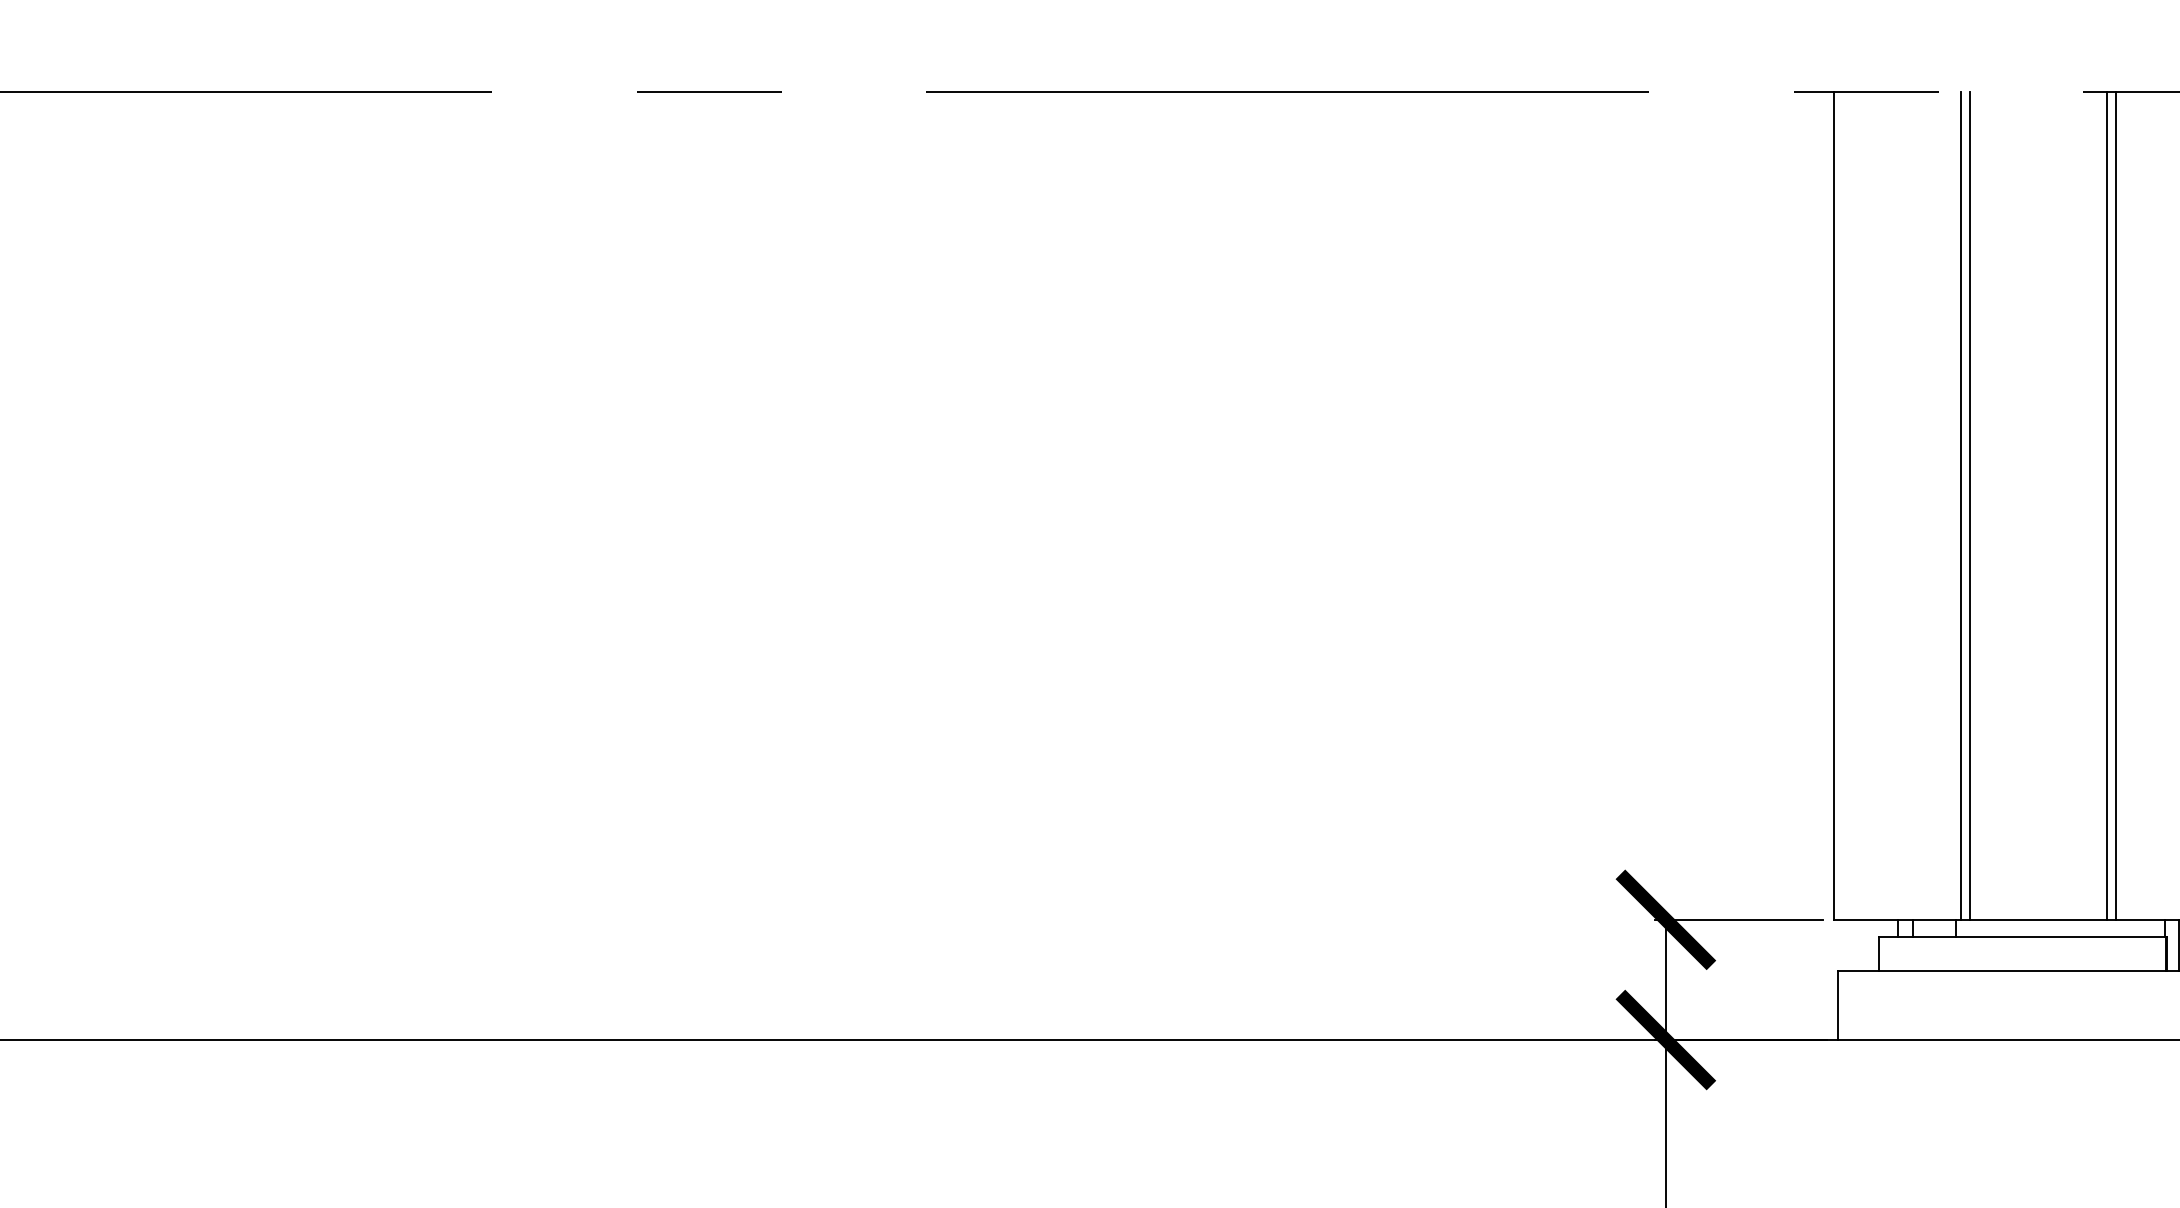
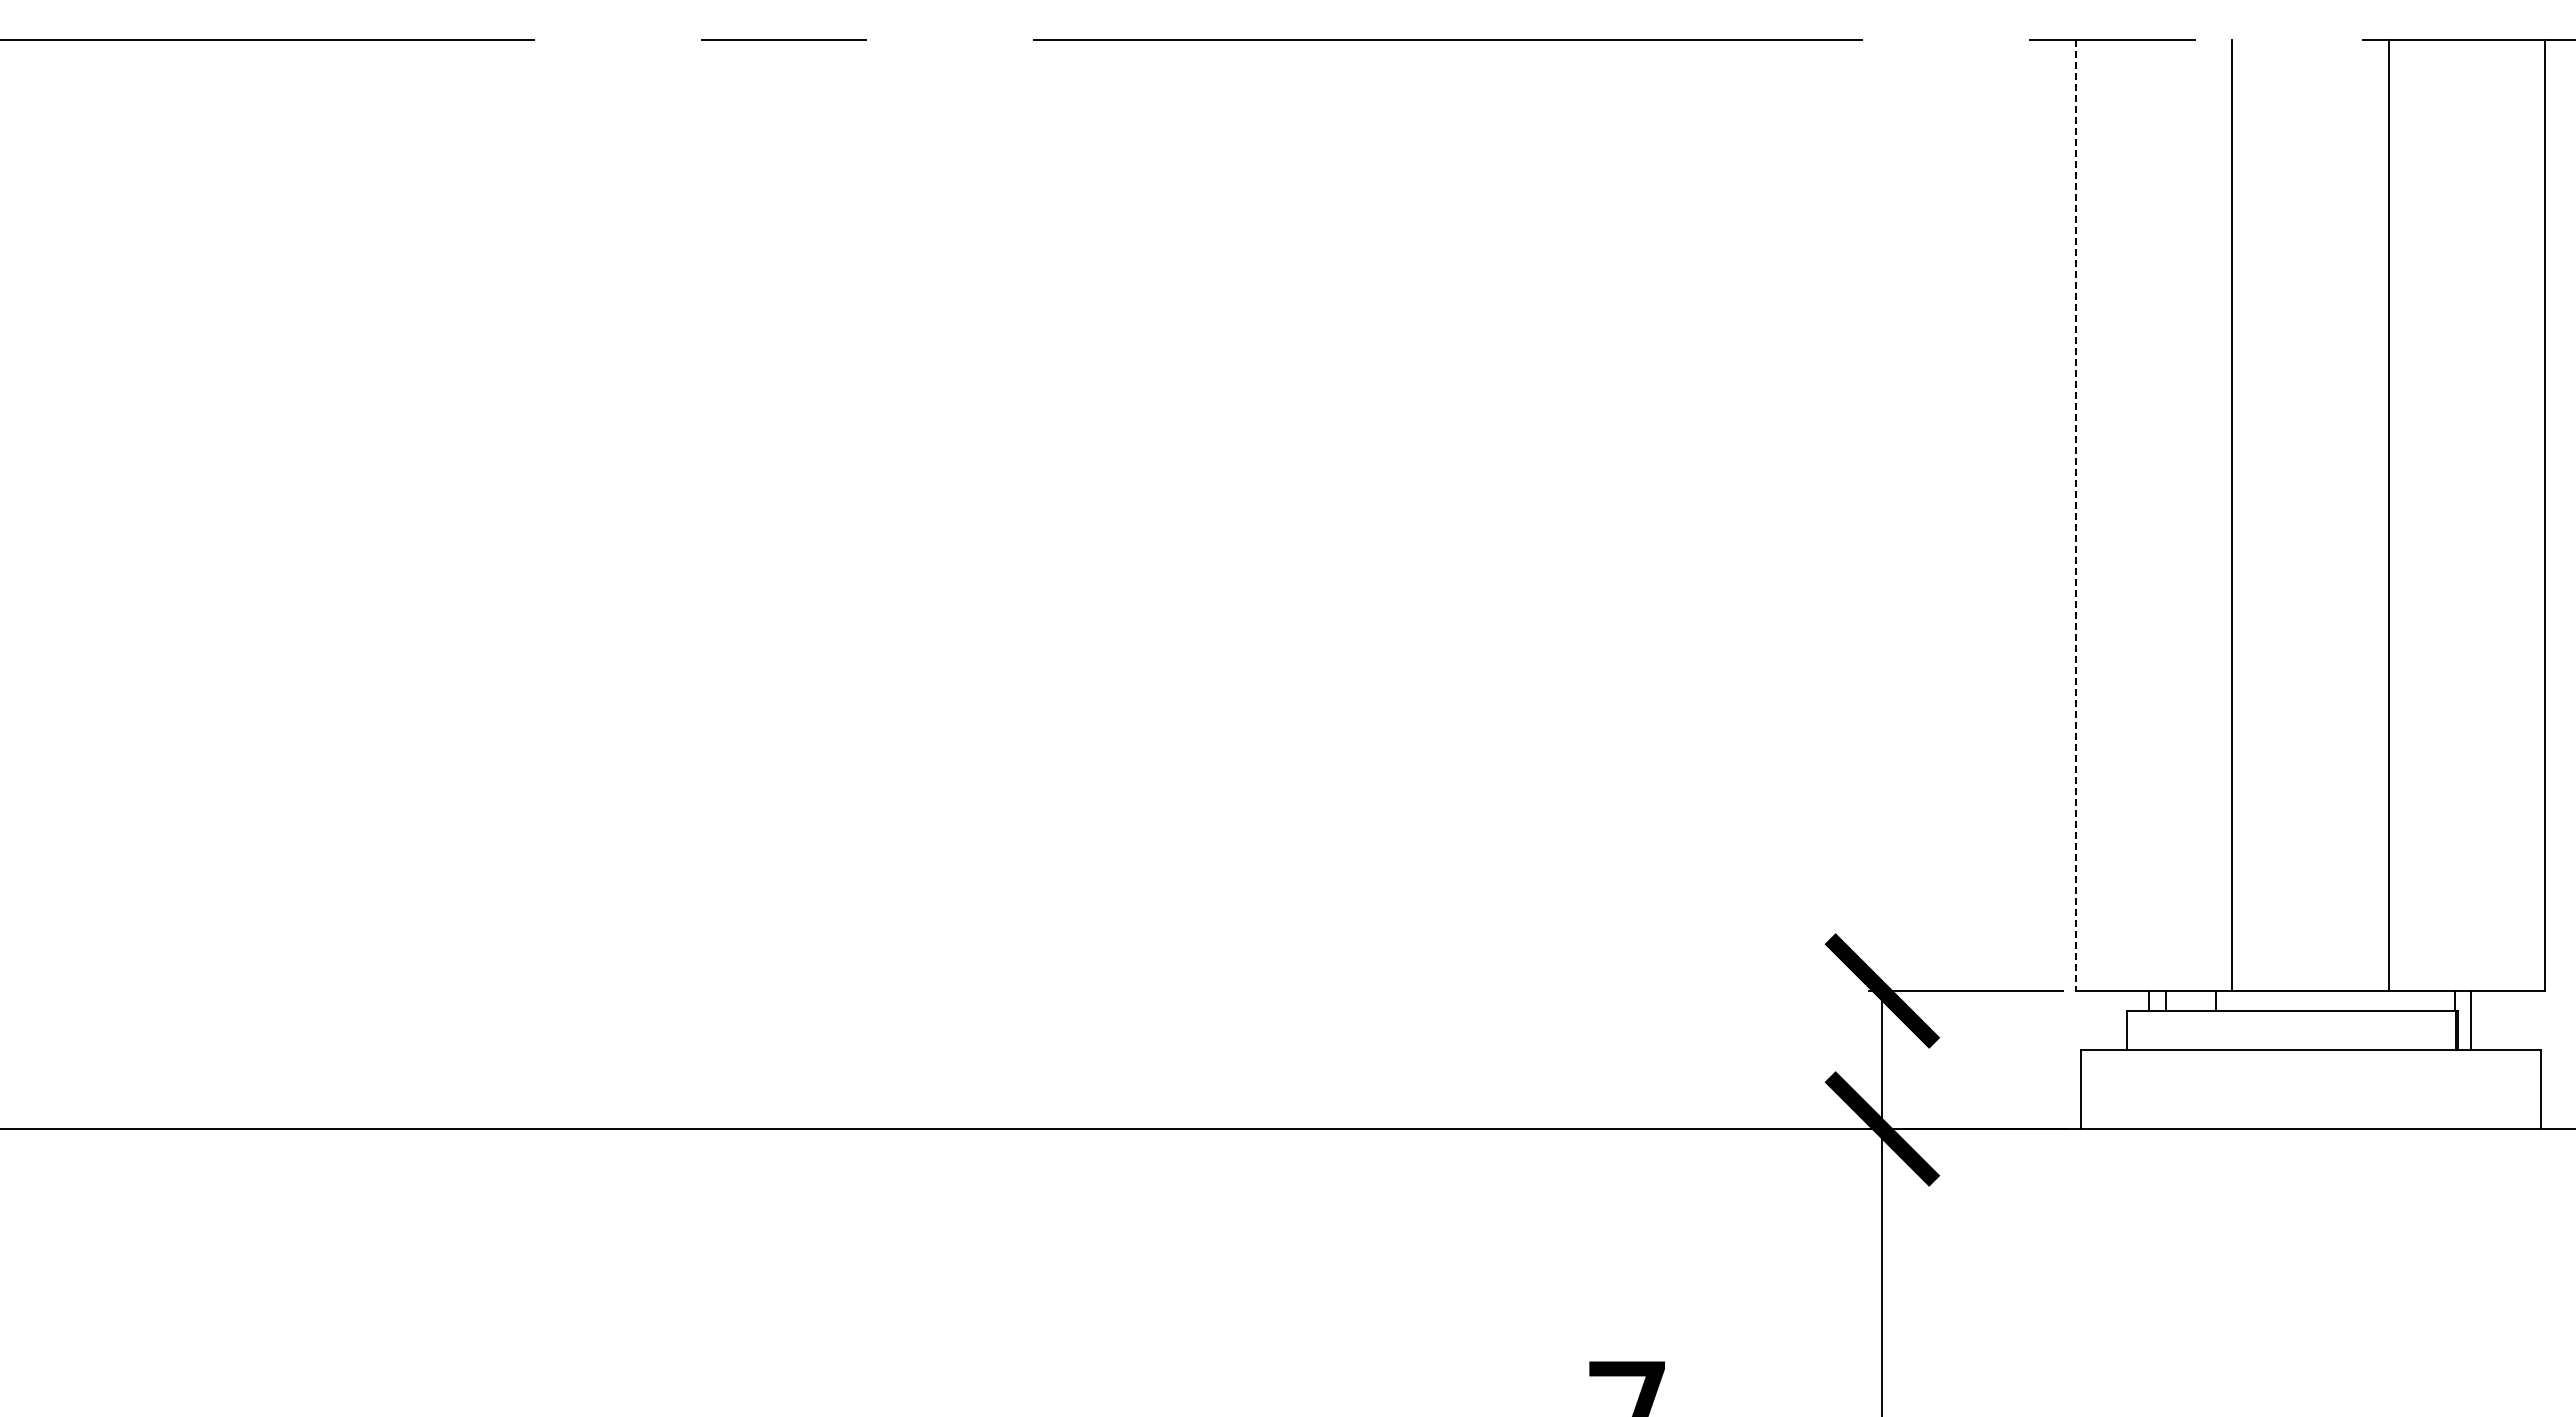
line: (1834, 505) -> (2075, 515), solid -> dashed
line: (1961, 505) -> (2221, 515), removed
line: (2116, 505) -> (2399, 515), removed

